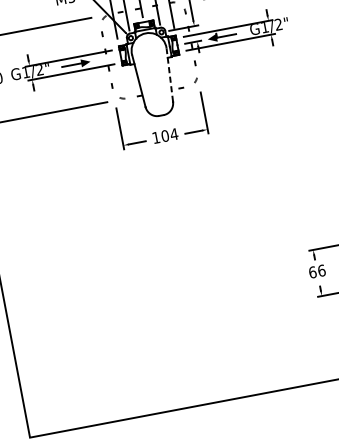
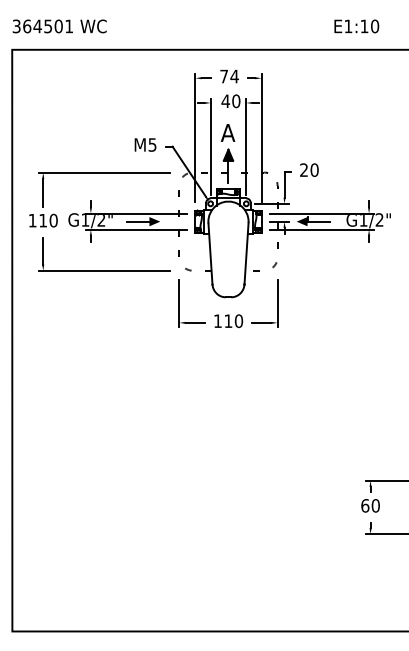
line: (169, 74) -> (246, 253), dashed -> solid
text: (169, 135) -> (233, 321), 104 -> 110
text: (321, 270) -> (375, 505), 66 -> 60

